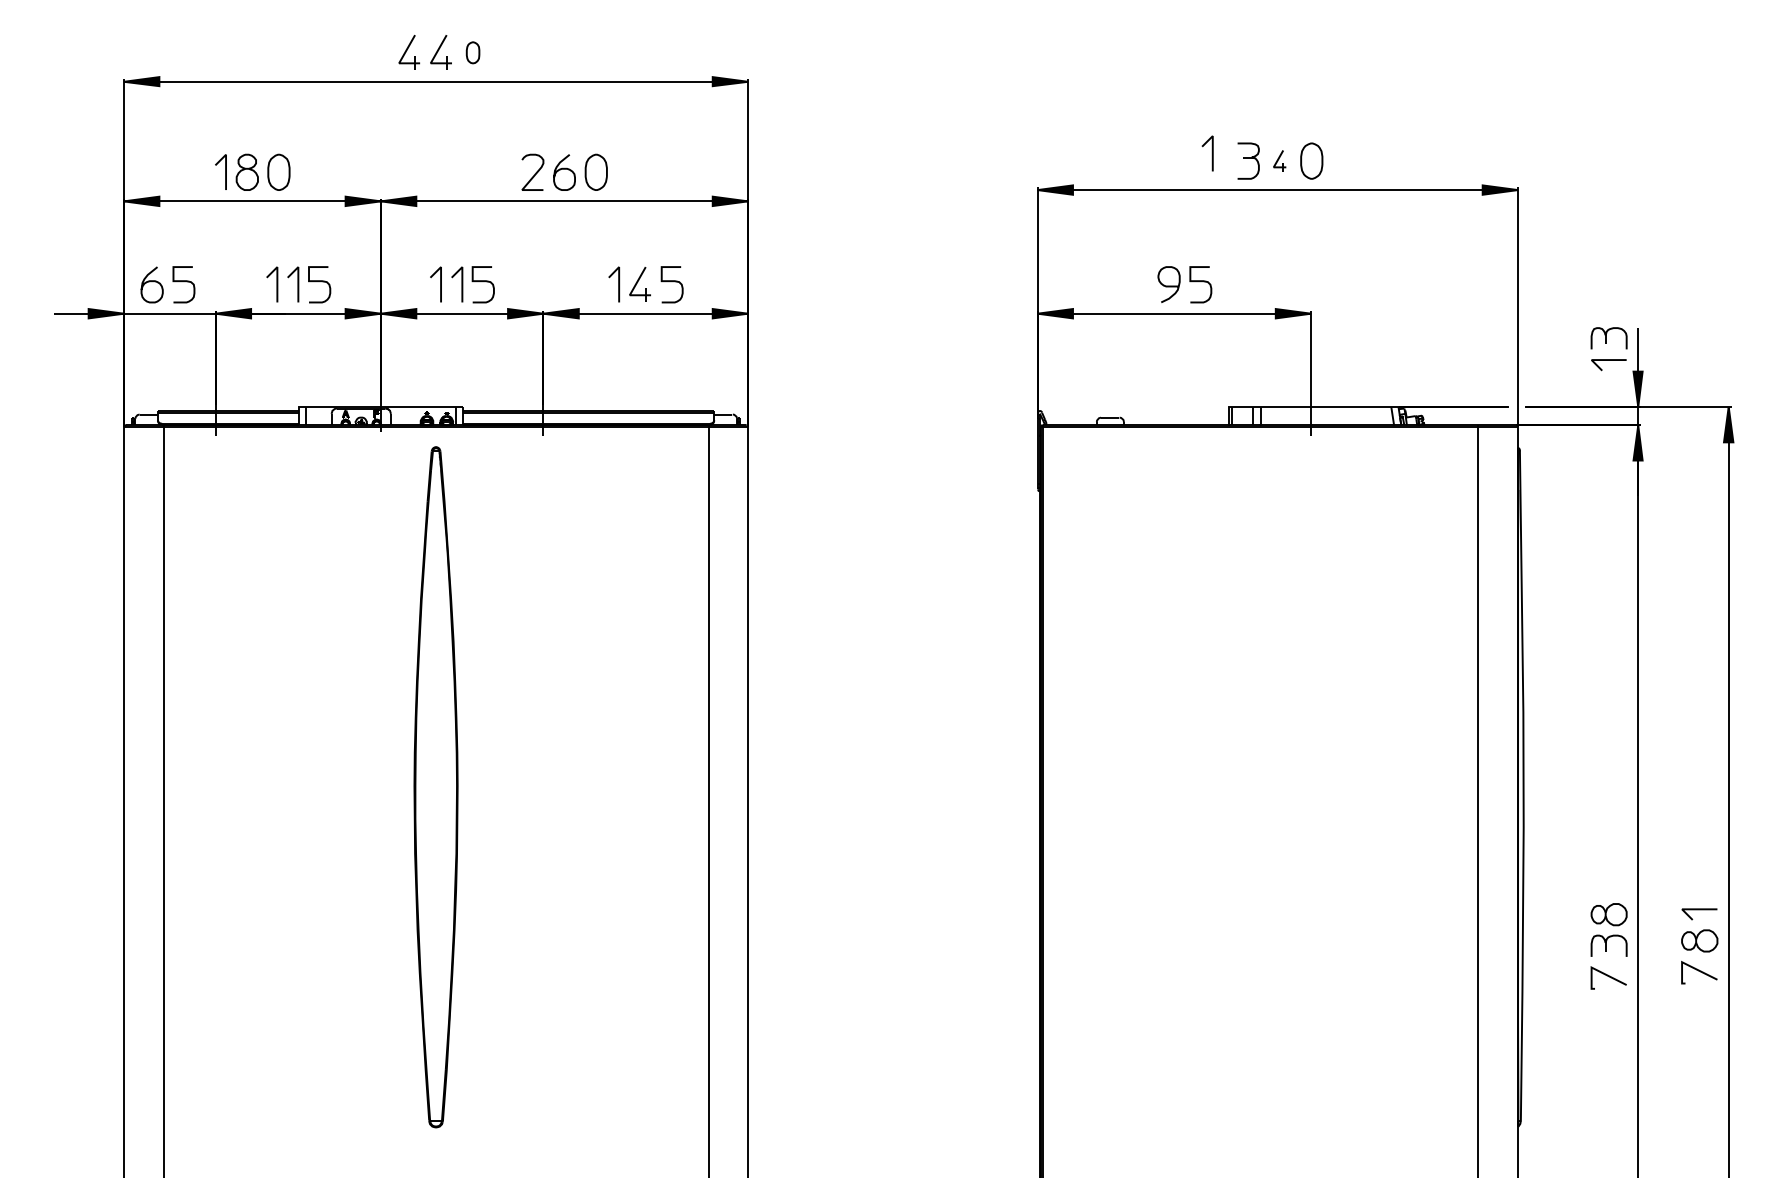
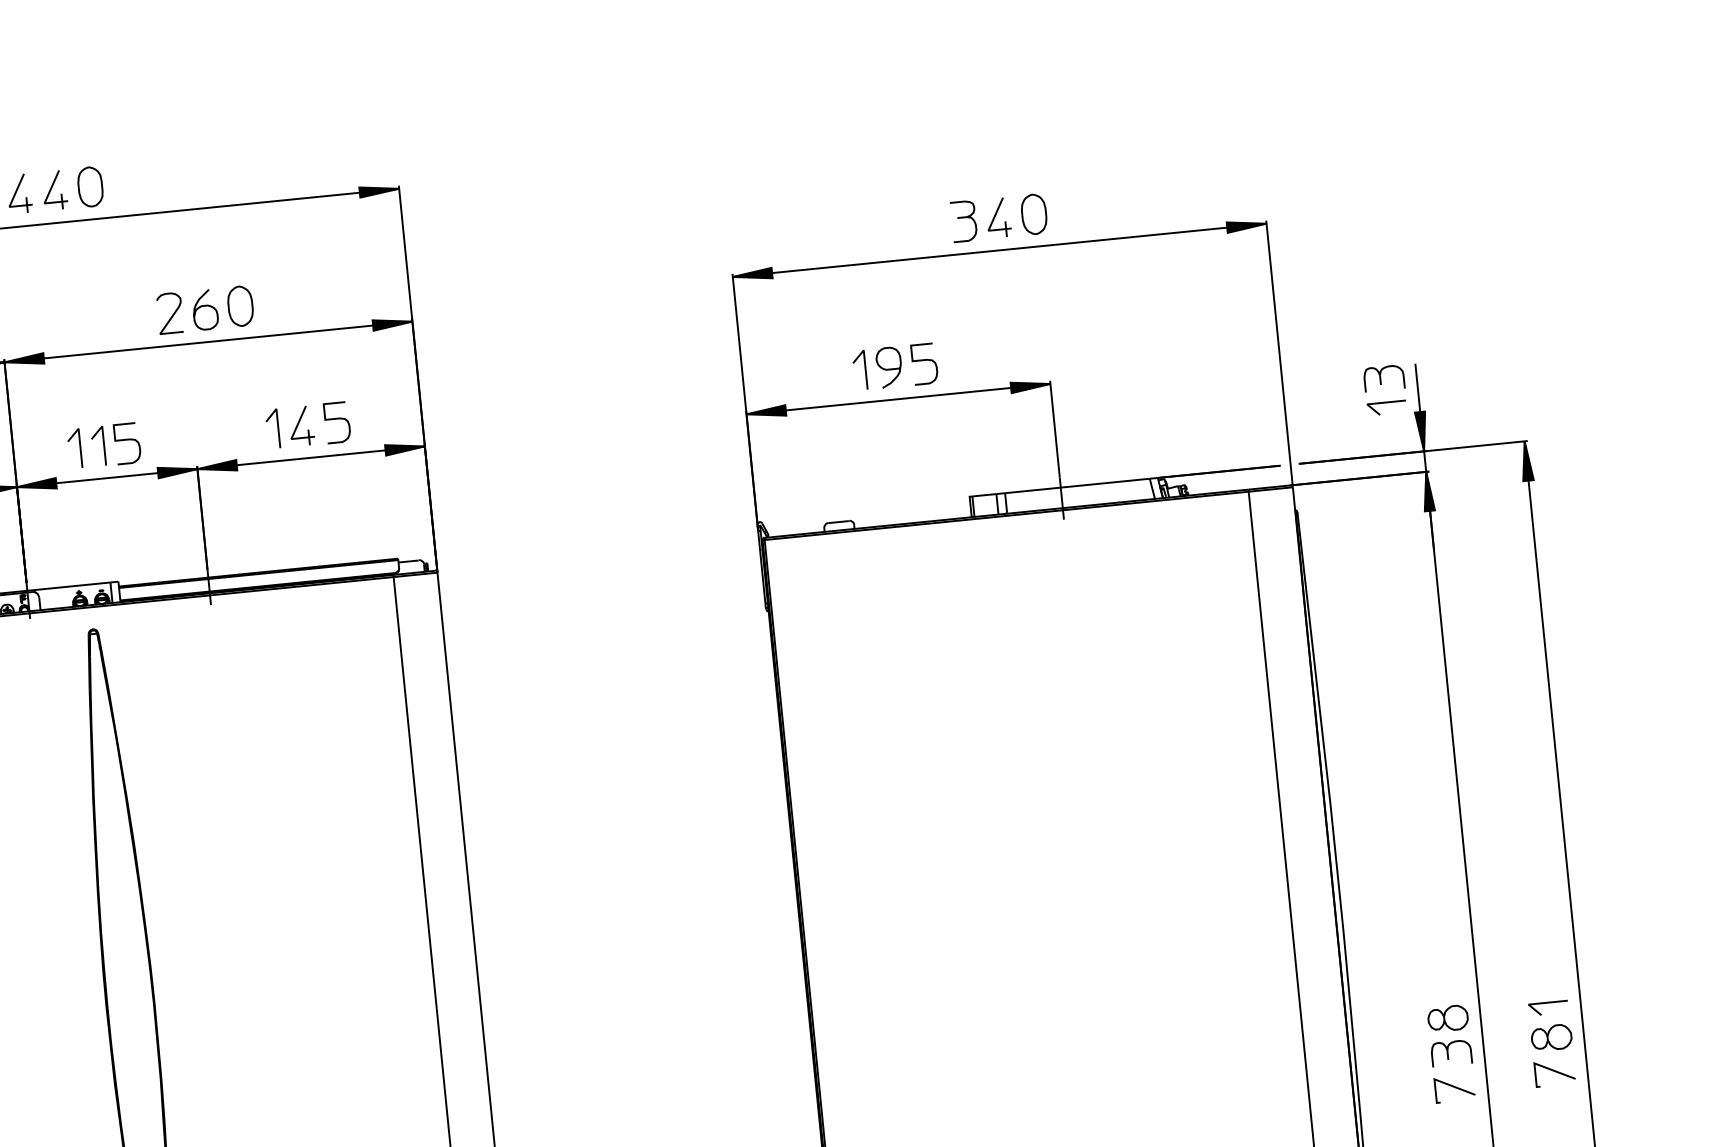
part: (472, 52) -> (89, 186), size x1.67
line: (1211, 153) -> (864, 369), moved
part: (1279, 160) -> (998, 217), size x1.67

